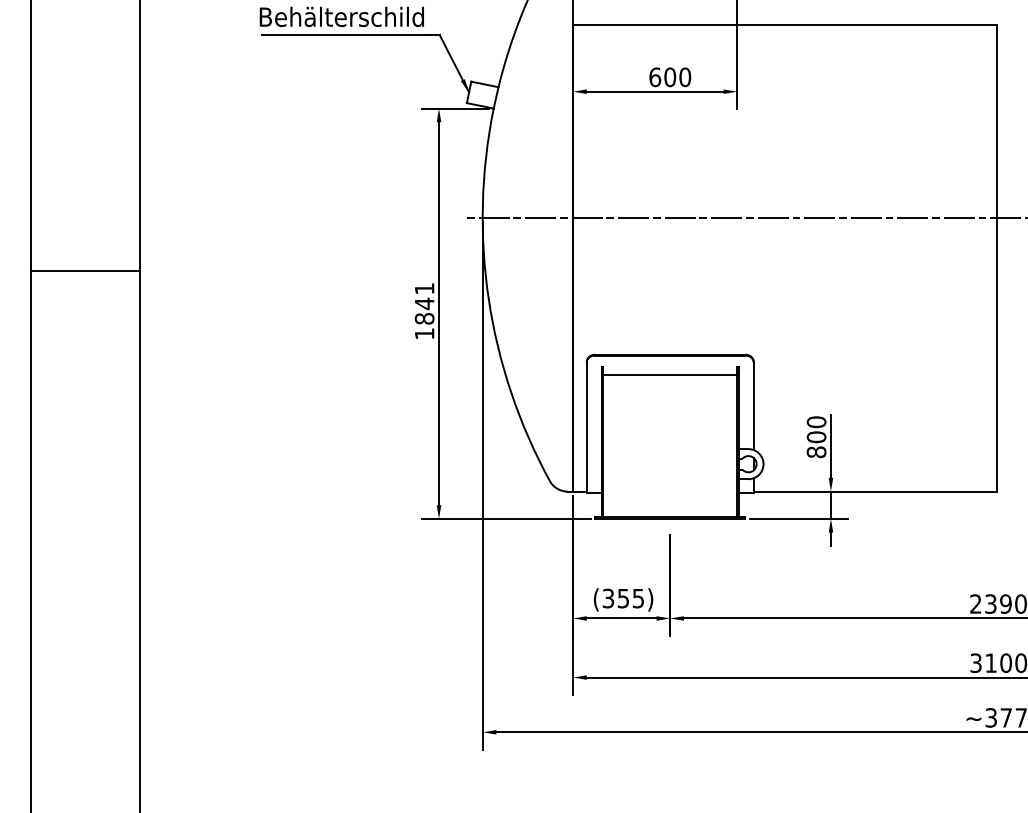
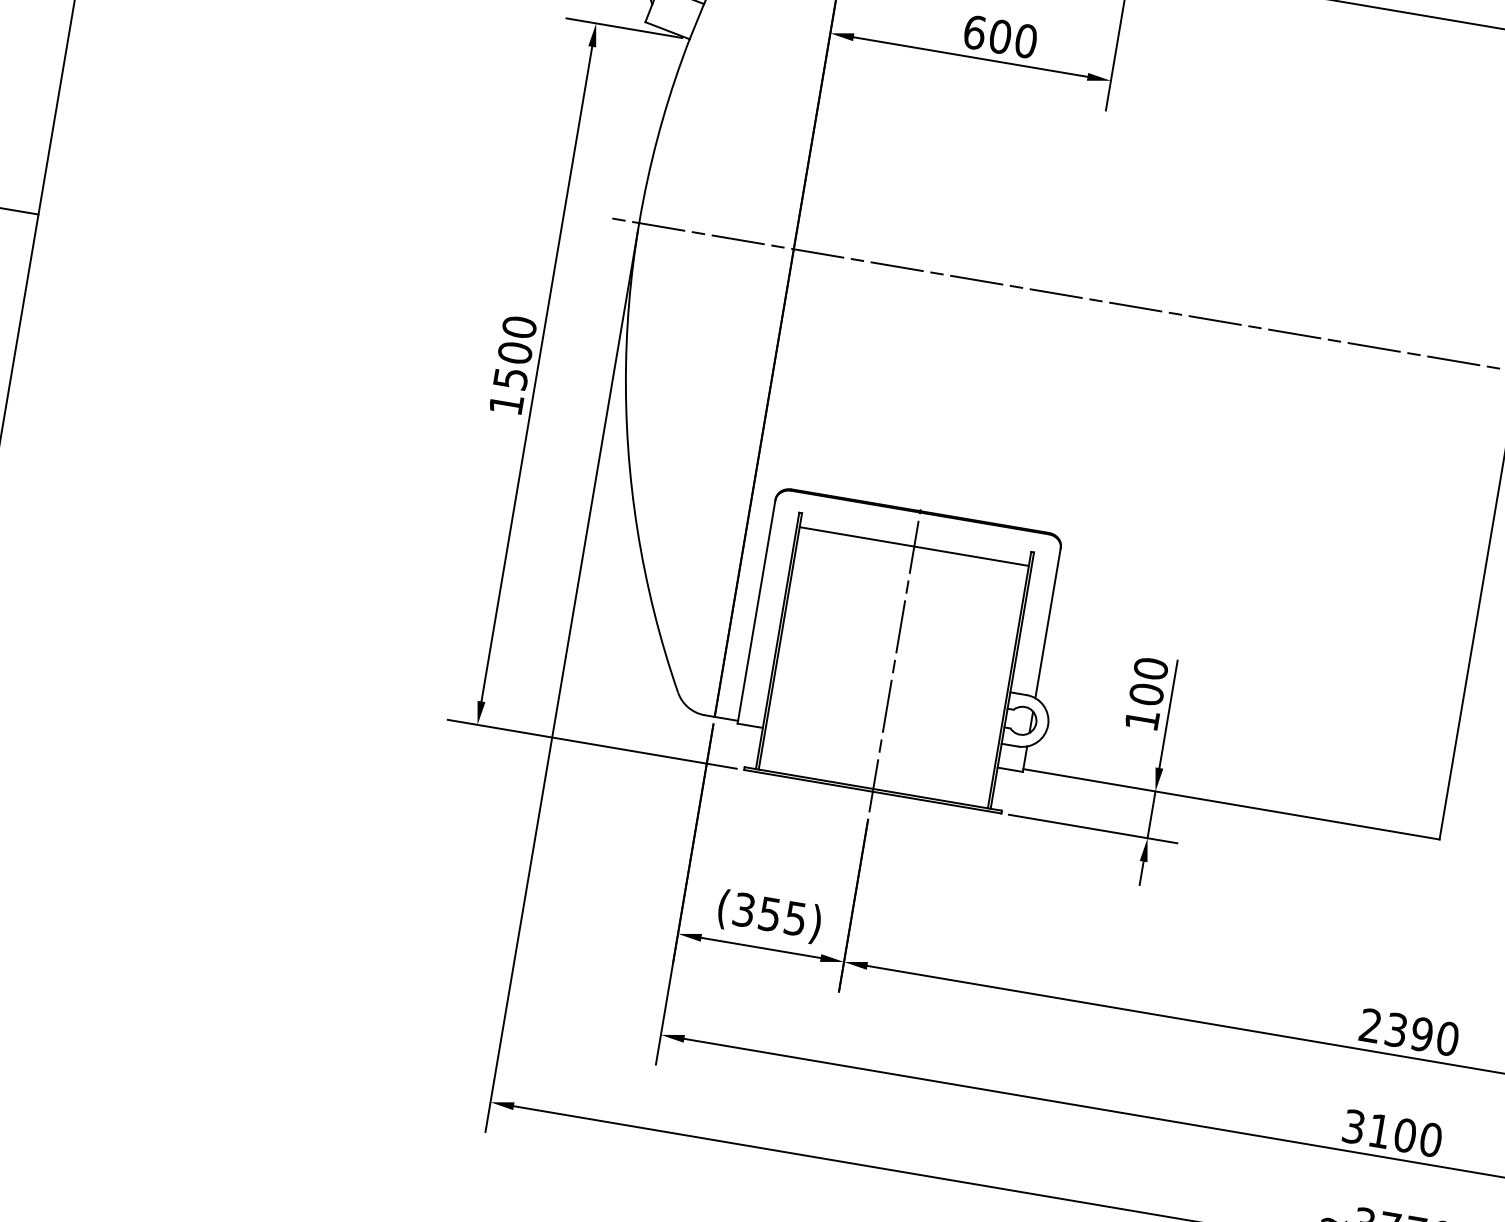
text: (424, 303) -> (515, 352), 1841 -> 1500
line: (670, 441) -> (895, 659), added
text: (816, 452) -> (1142, 720), 800 -> 100

